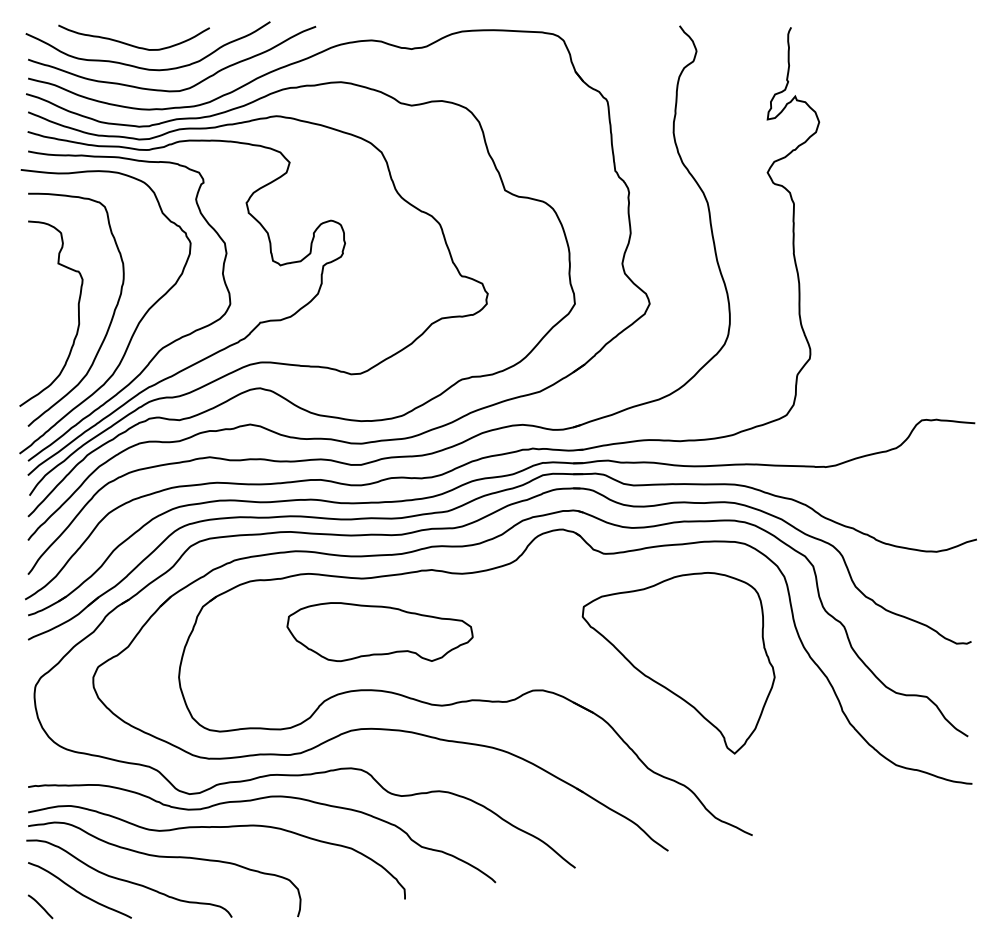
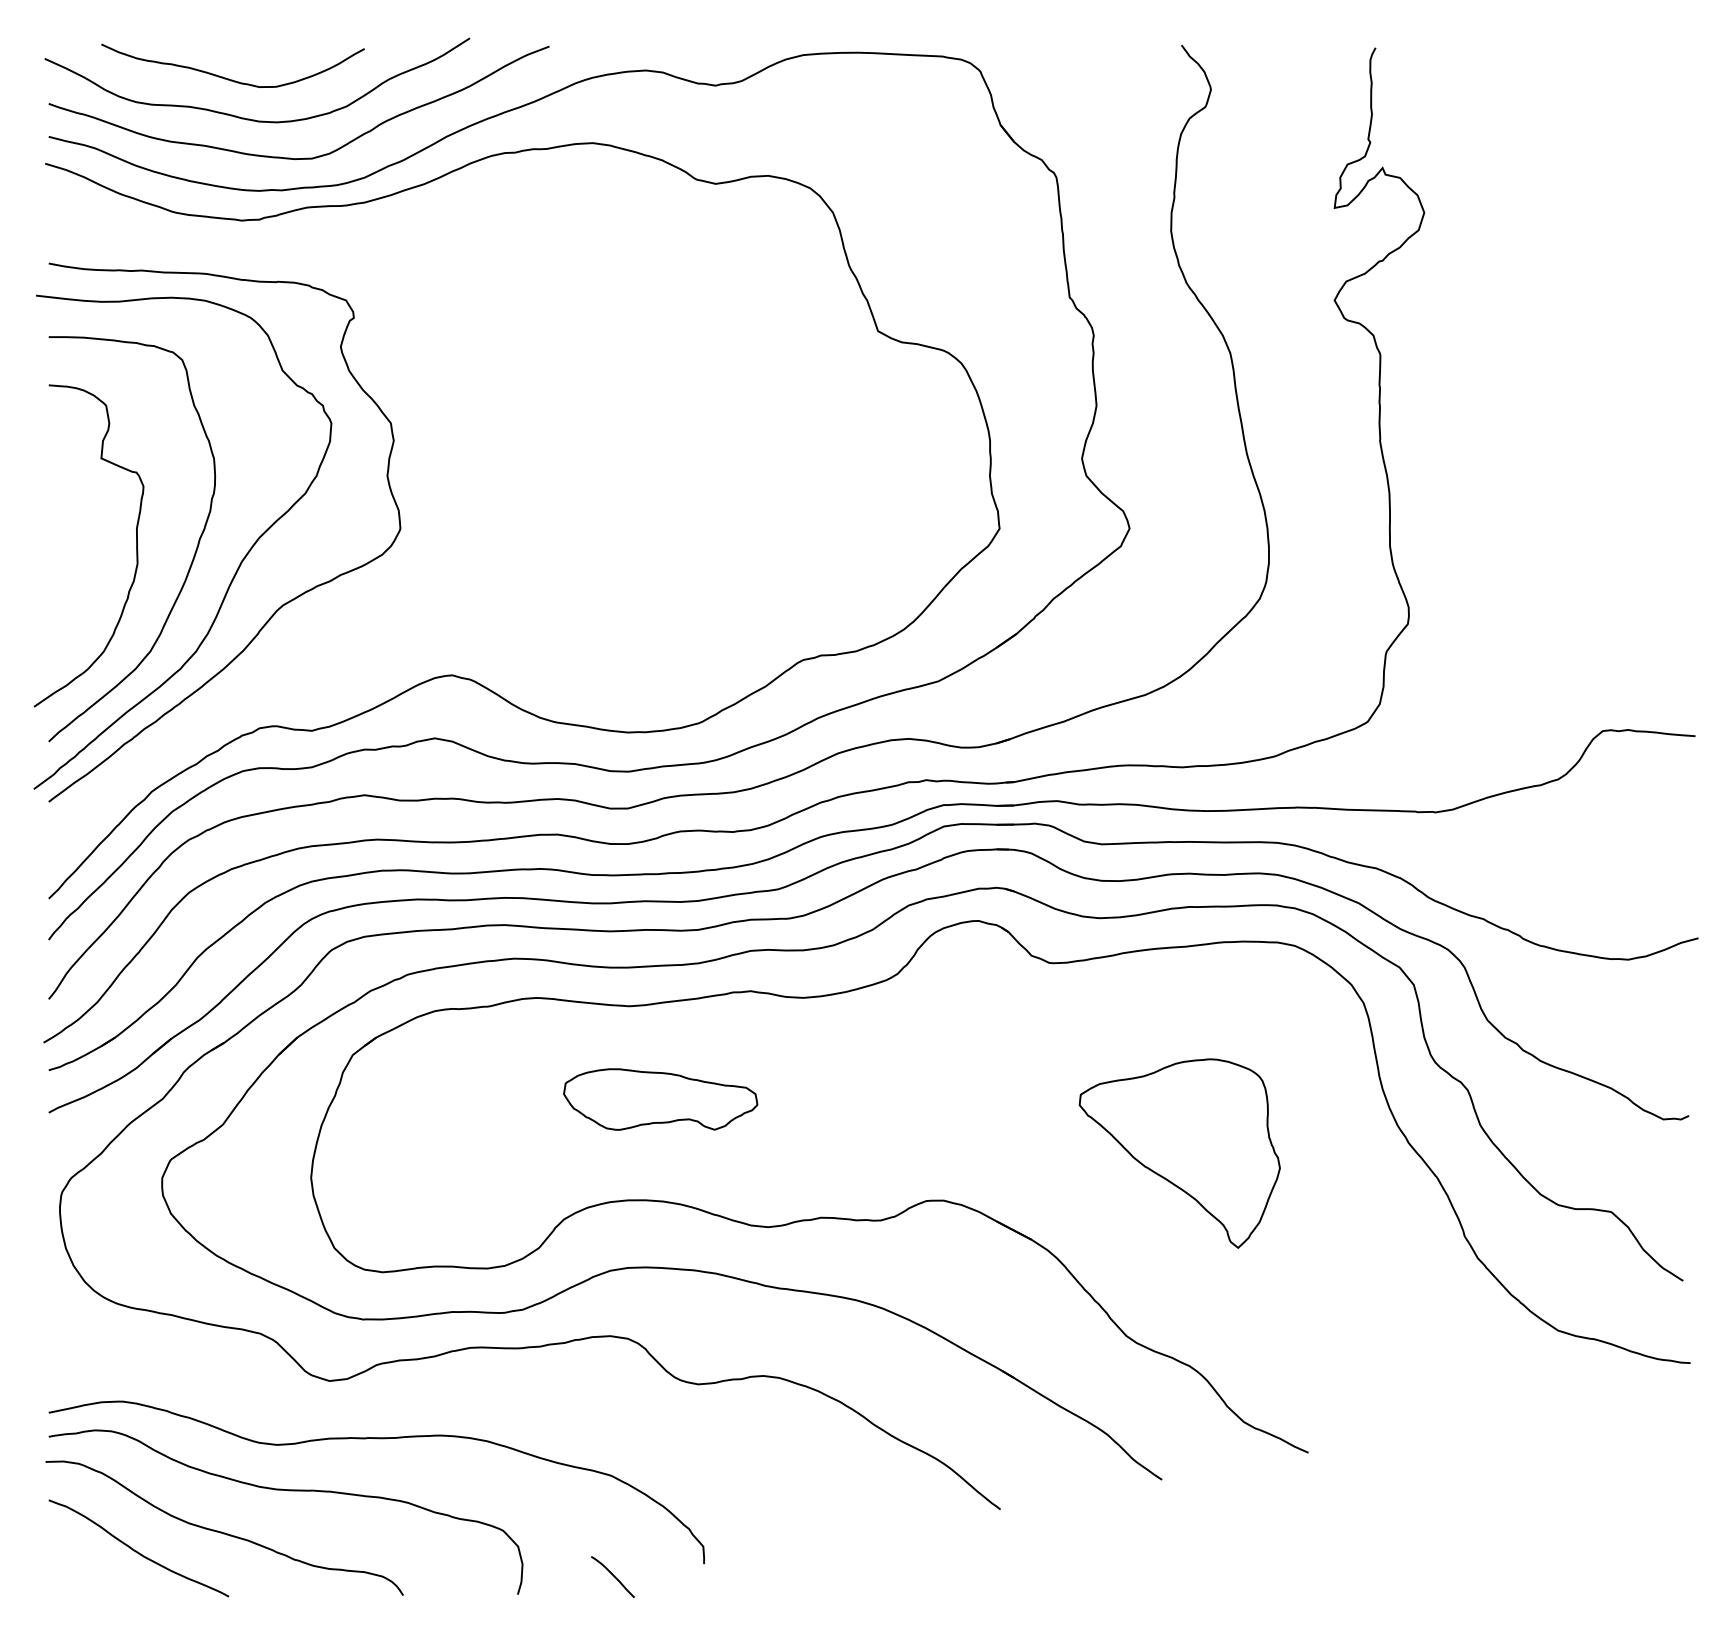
part: (260, 321) -> (452, 559), removed
part: (379, 632) -> (659, 1099), size x0.6
part: (678, 663) -> (1179, 1153), size x0.6
curve: (256, 800) -> (445, 1392), removed
line: (40, 906) -> (612, 1576), moved

